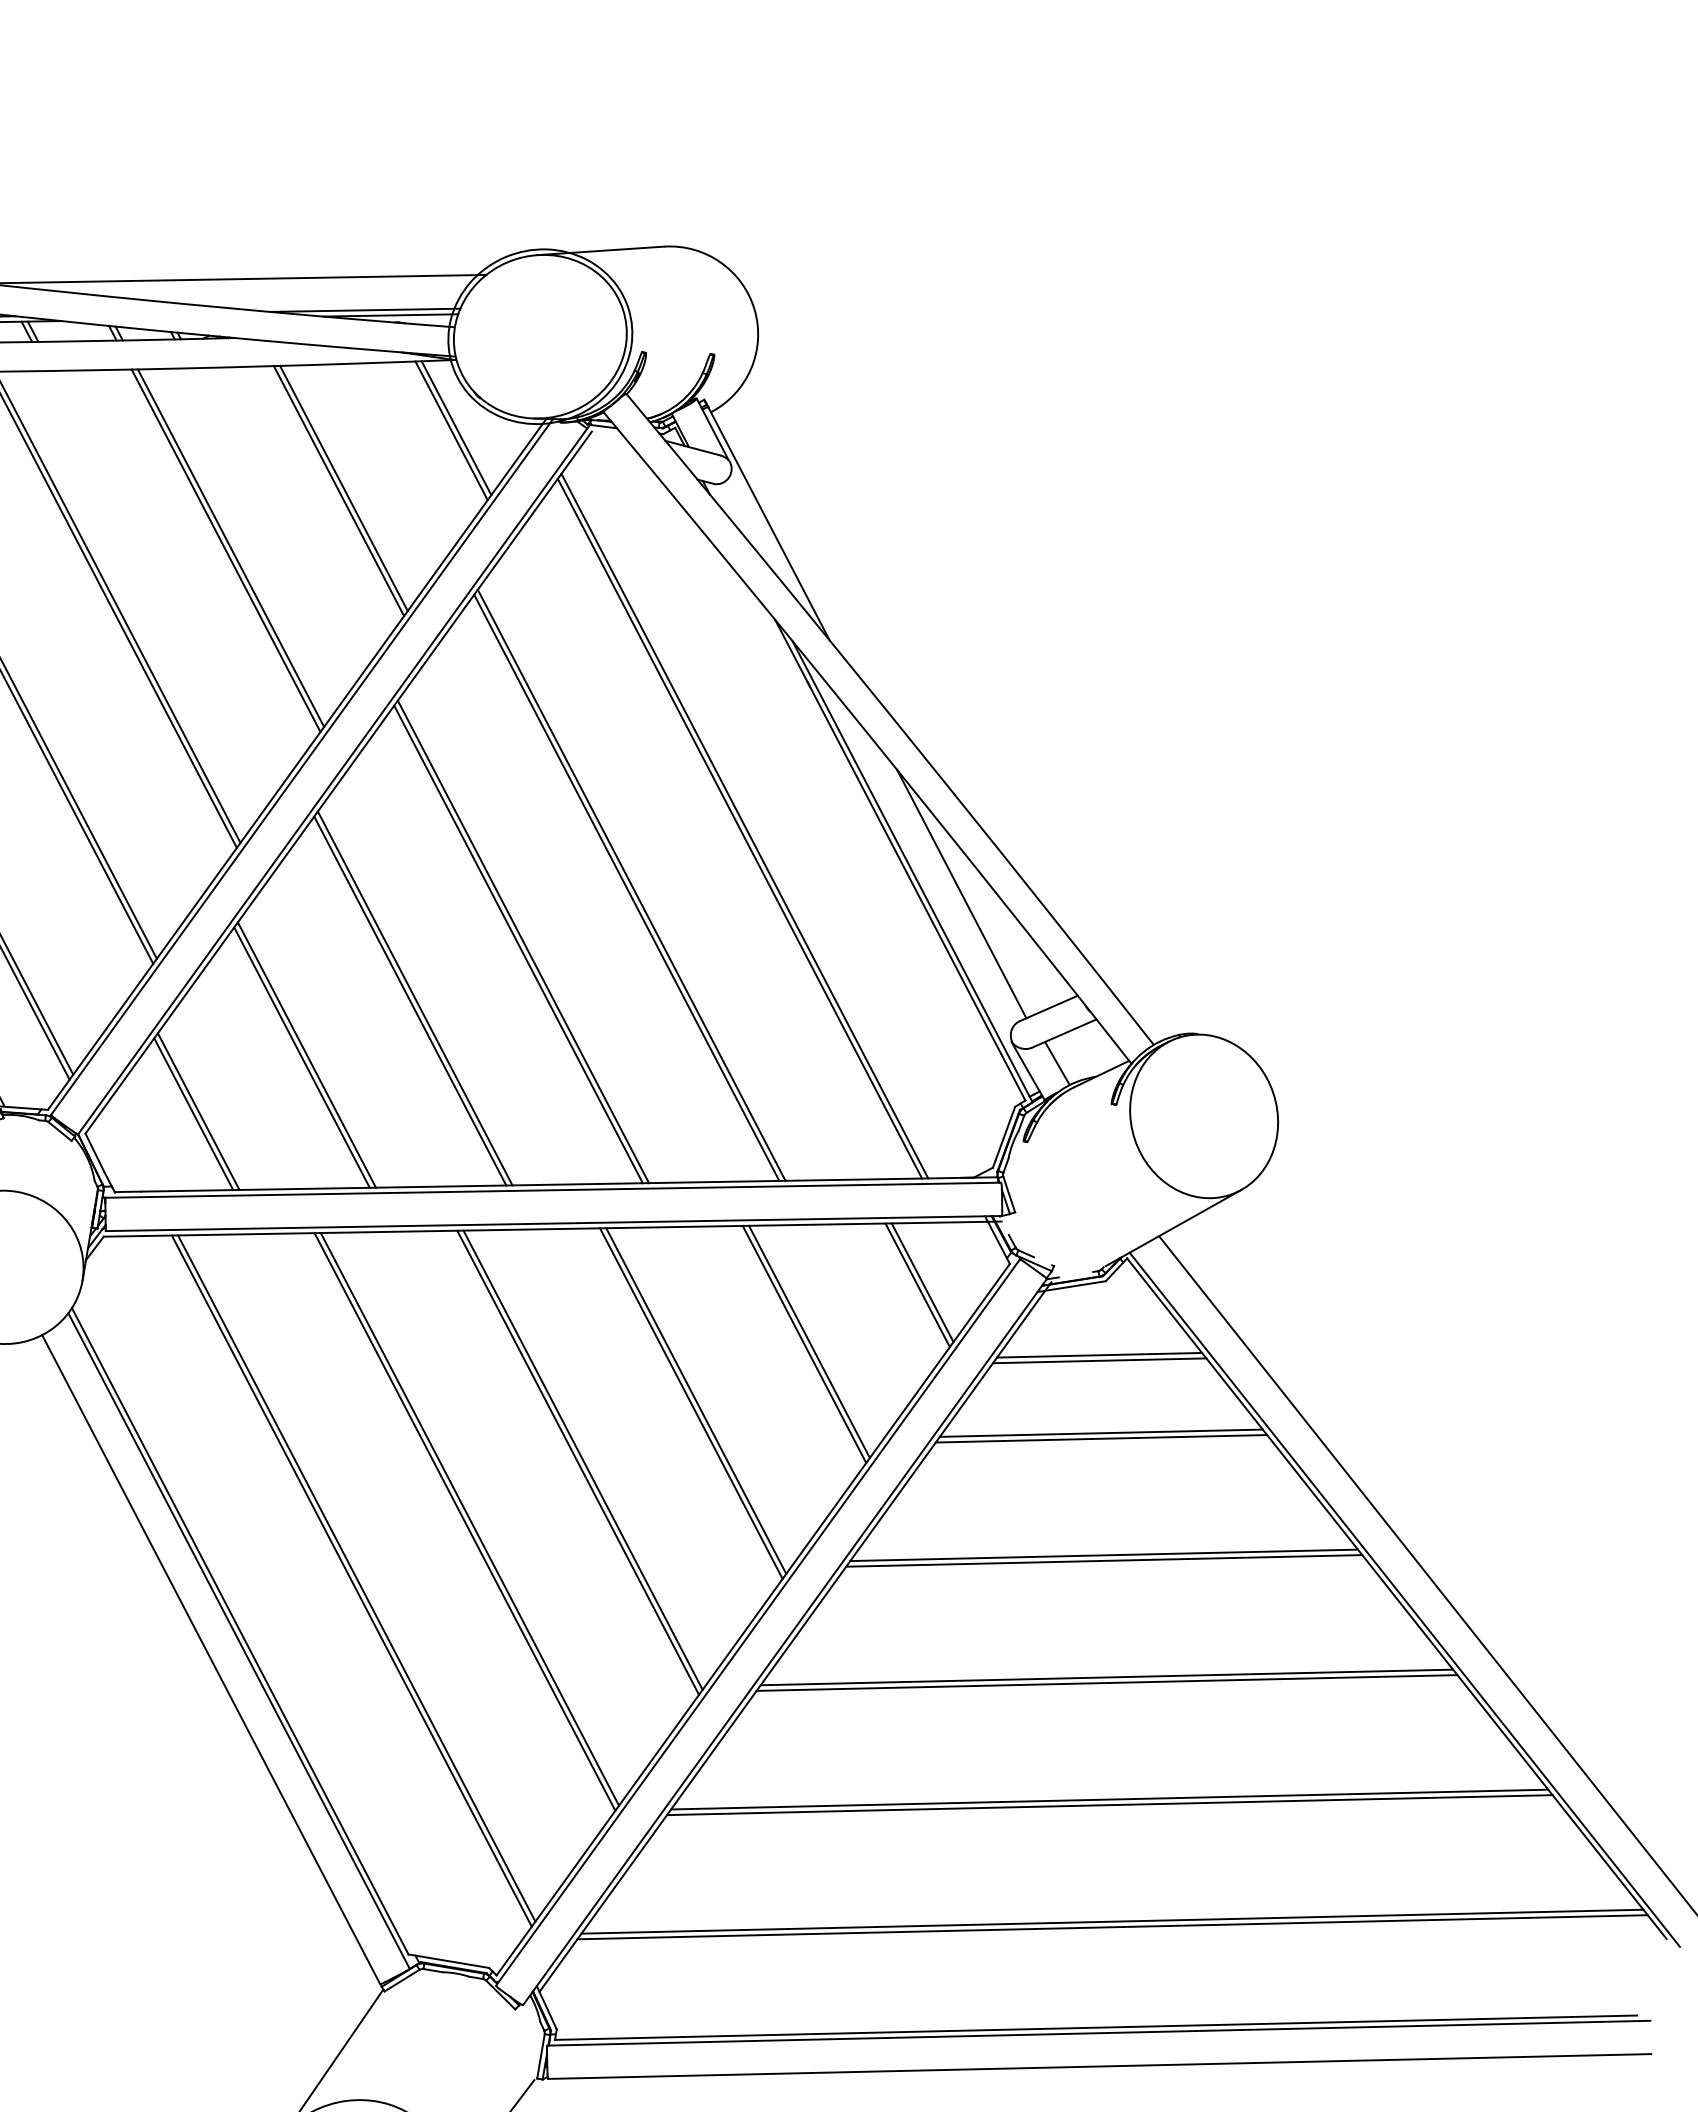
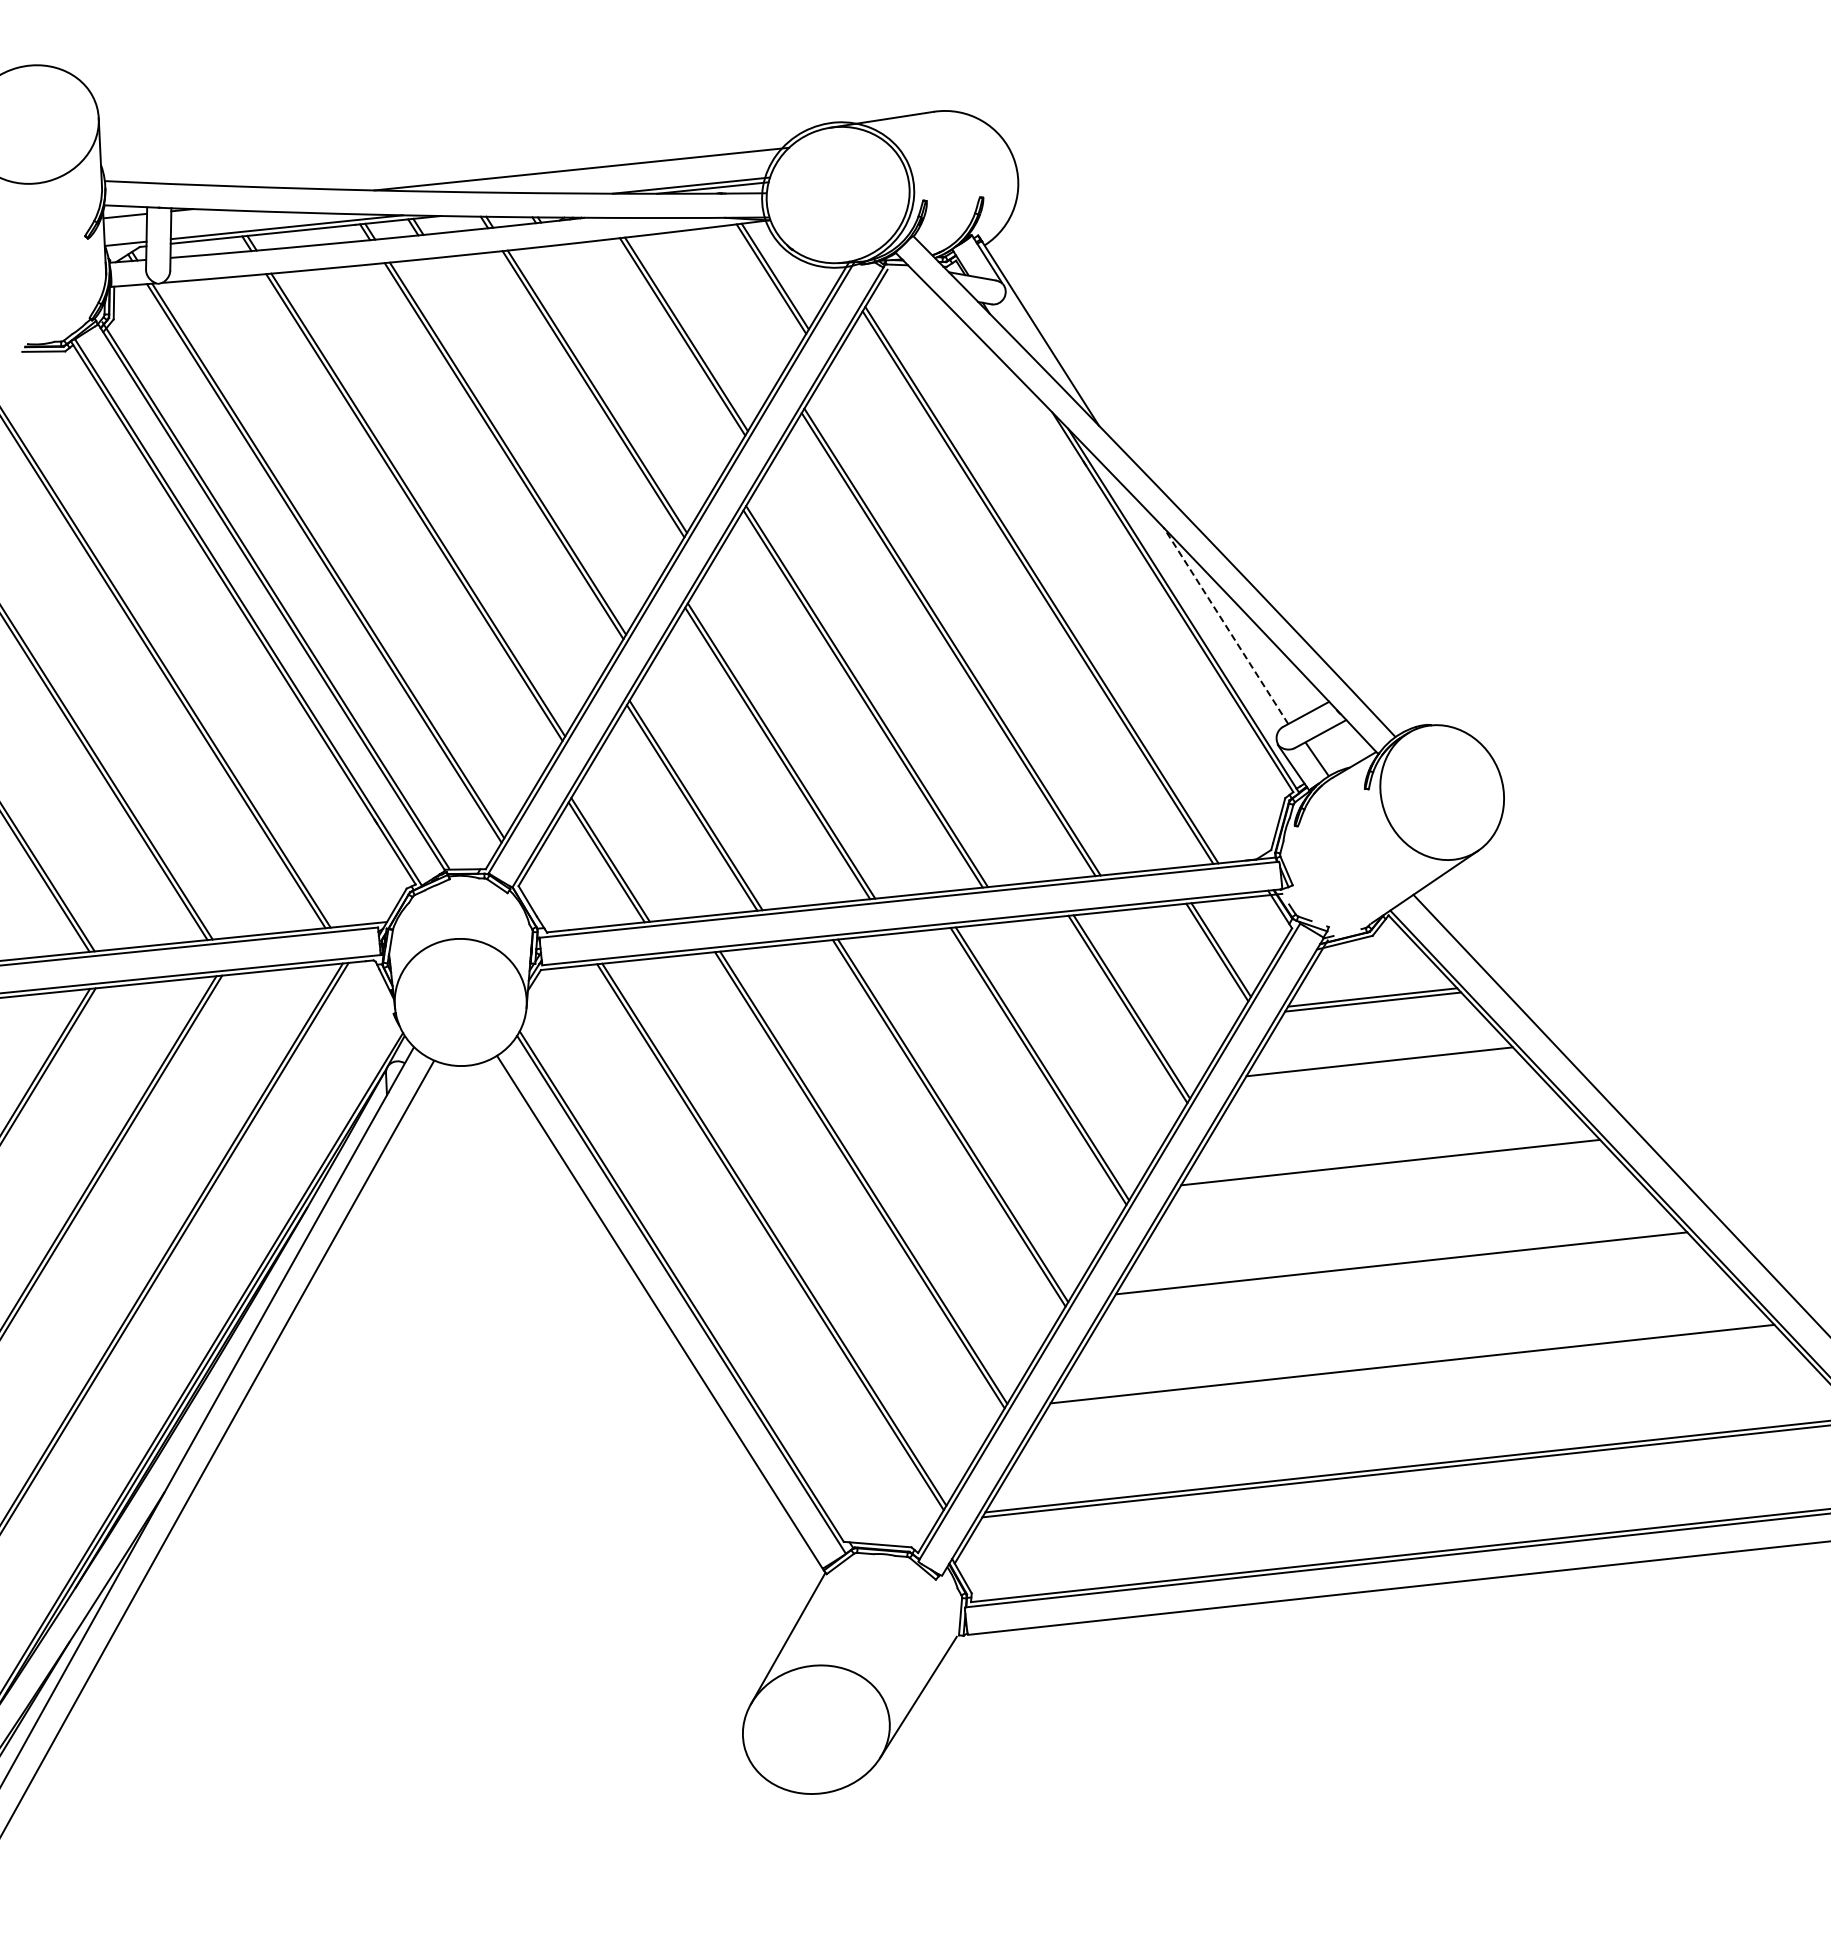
line: (961, 893) -> (1225, 625), solid -> dashed
line: (1100, 1438) -> (1379, 1066), removed
line: (1104, 1561) -> (1391, 1167), removed
line: (1106, 1682) -> (1401, 1267), removed
line: (1109, 1804) -> (1412, 1368), removed

